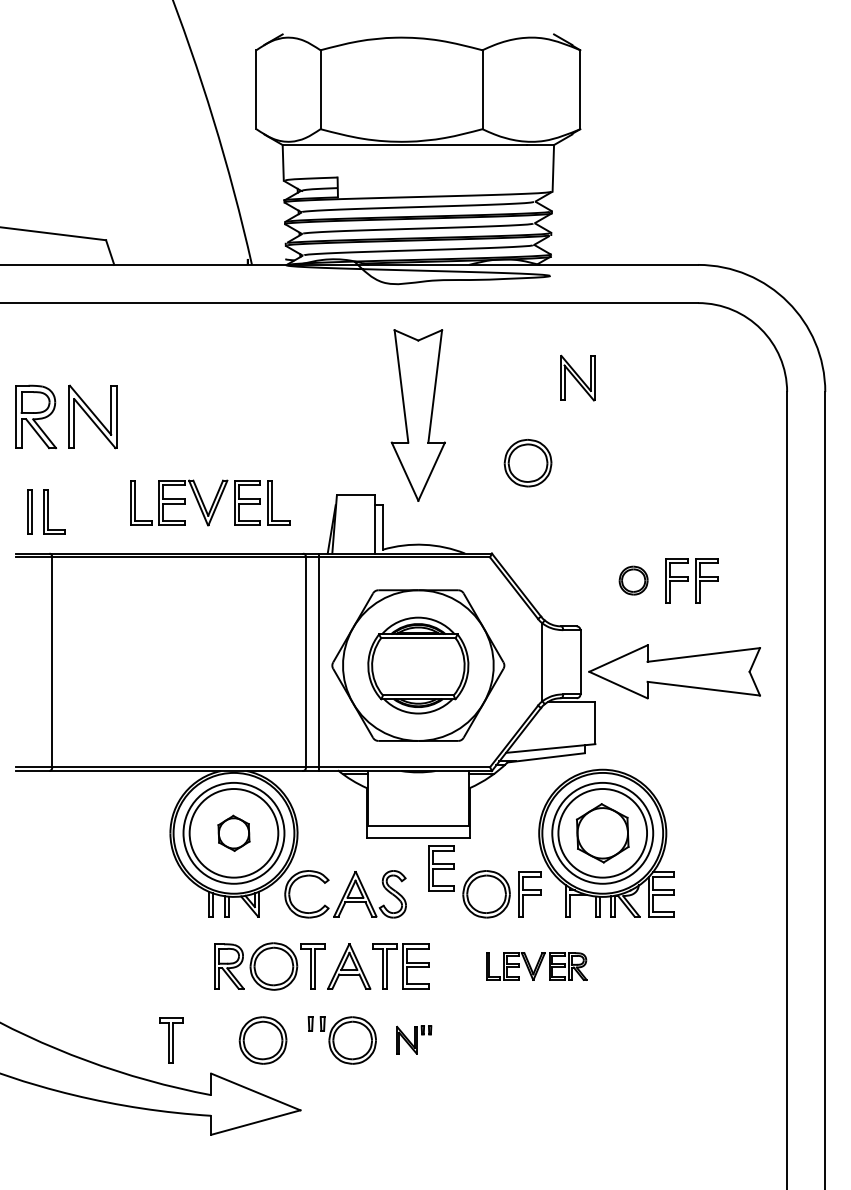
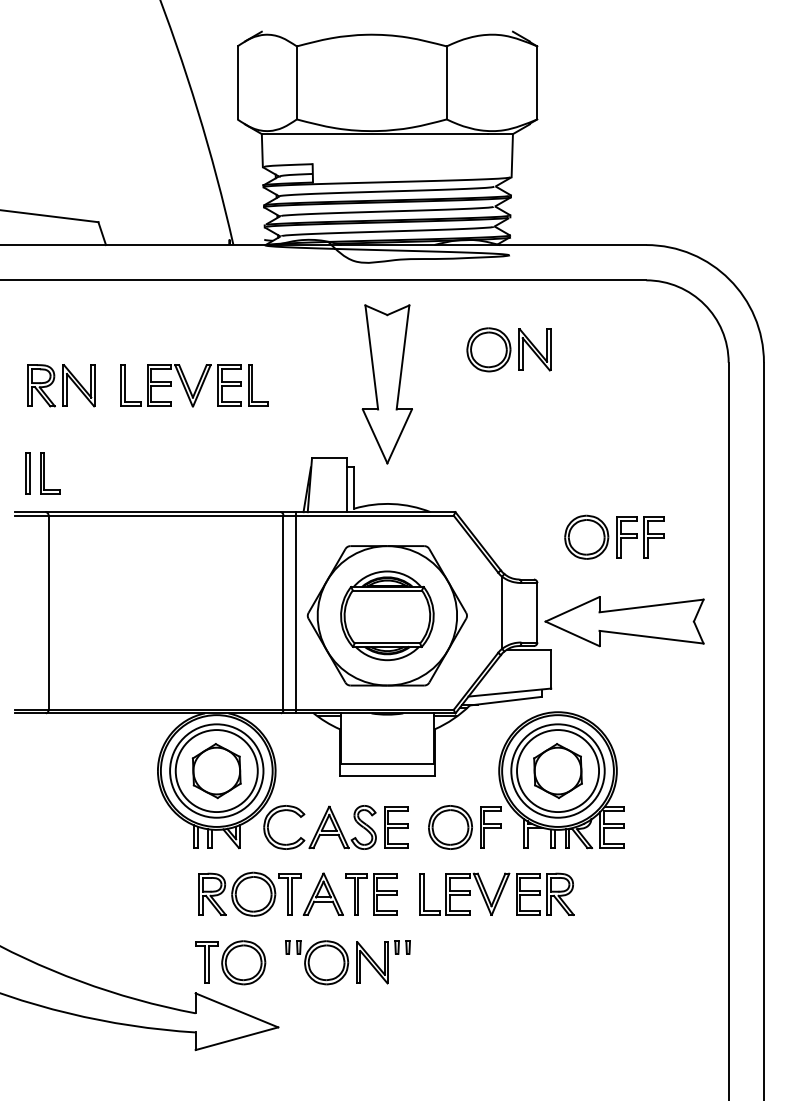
part: (66, 416) -> (61, 385), size x0.71
part: (527, 463) -> (488, 350), moved
part: (210, 502) -> (195, 385), moved
part: (633, 580) -> (586, 537), size x1.67
part: (233, 833) -> (216, 771), size x1.67
part: (441, 868) -> (395, 827), moved
part: (536, 966) -> (496, 894), size x1.67
part: (413, 1039) -> (382, 961), size x1.67
part: (171, 1040) -> (207, 962), moved

